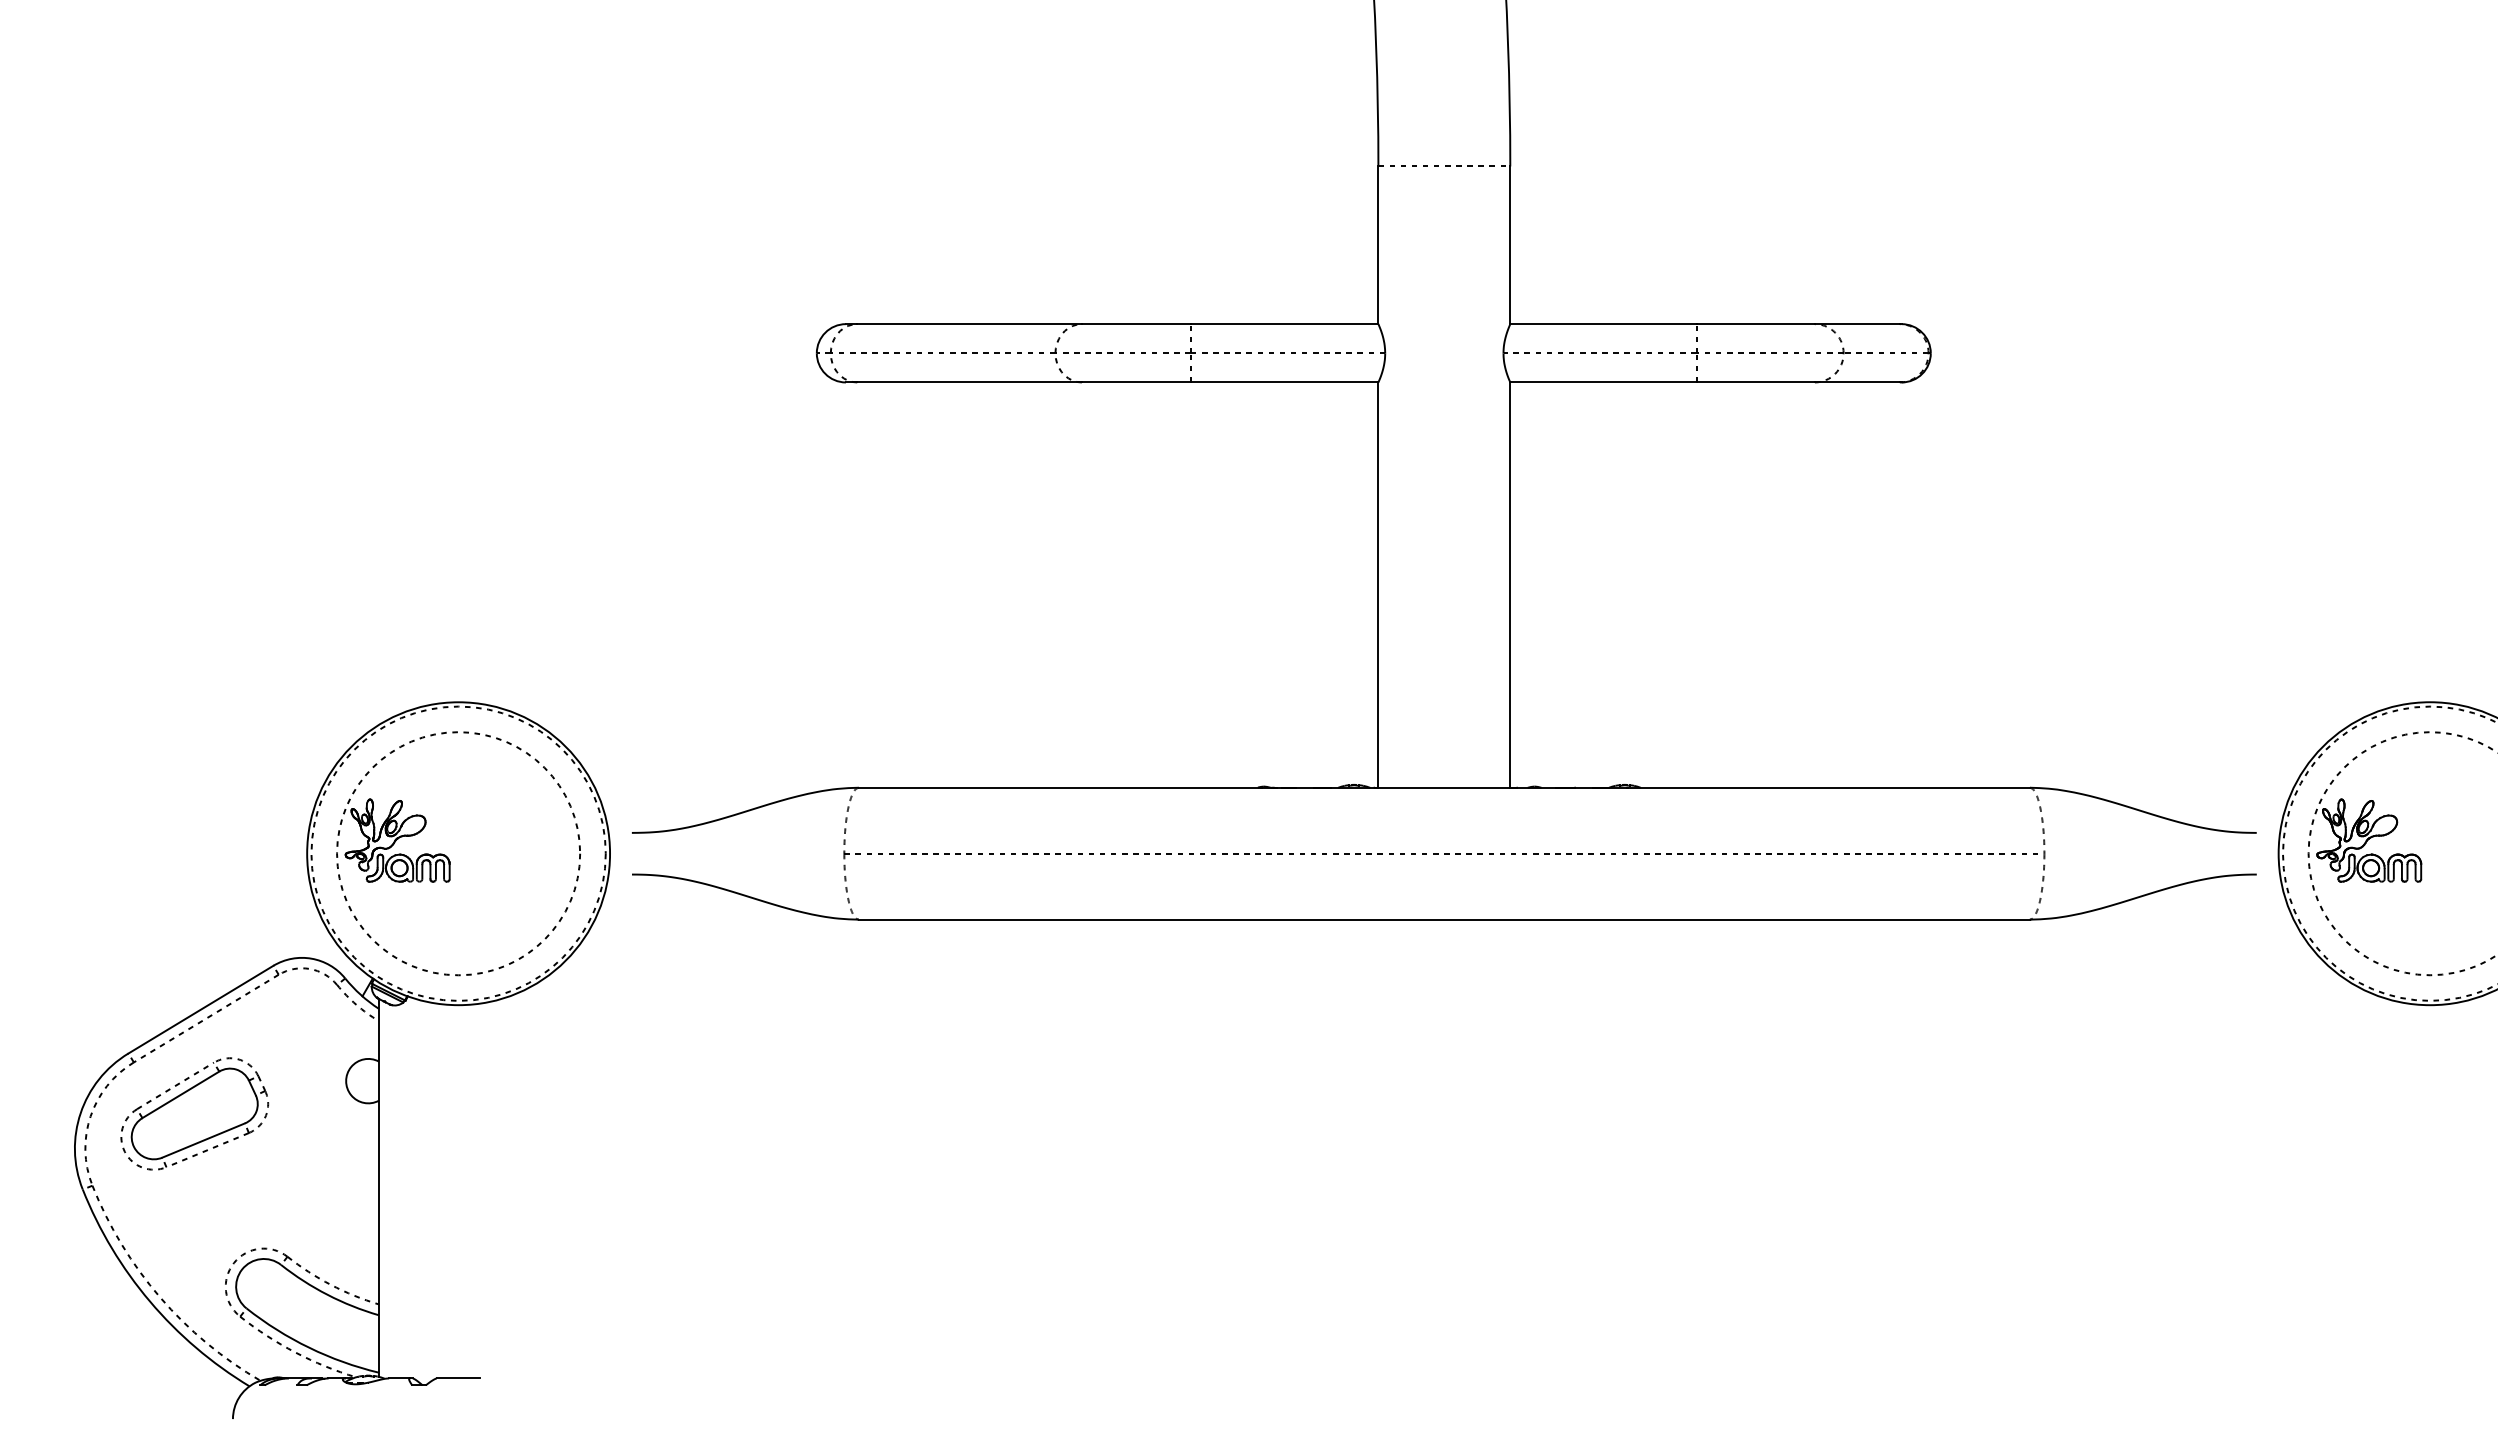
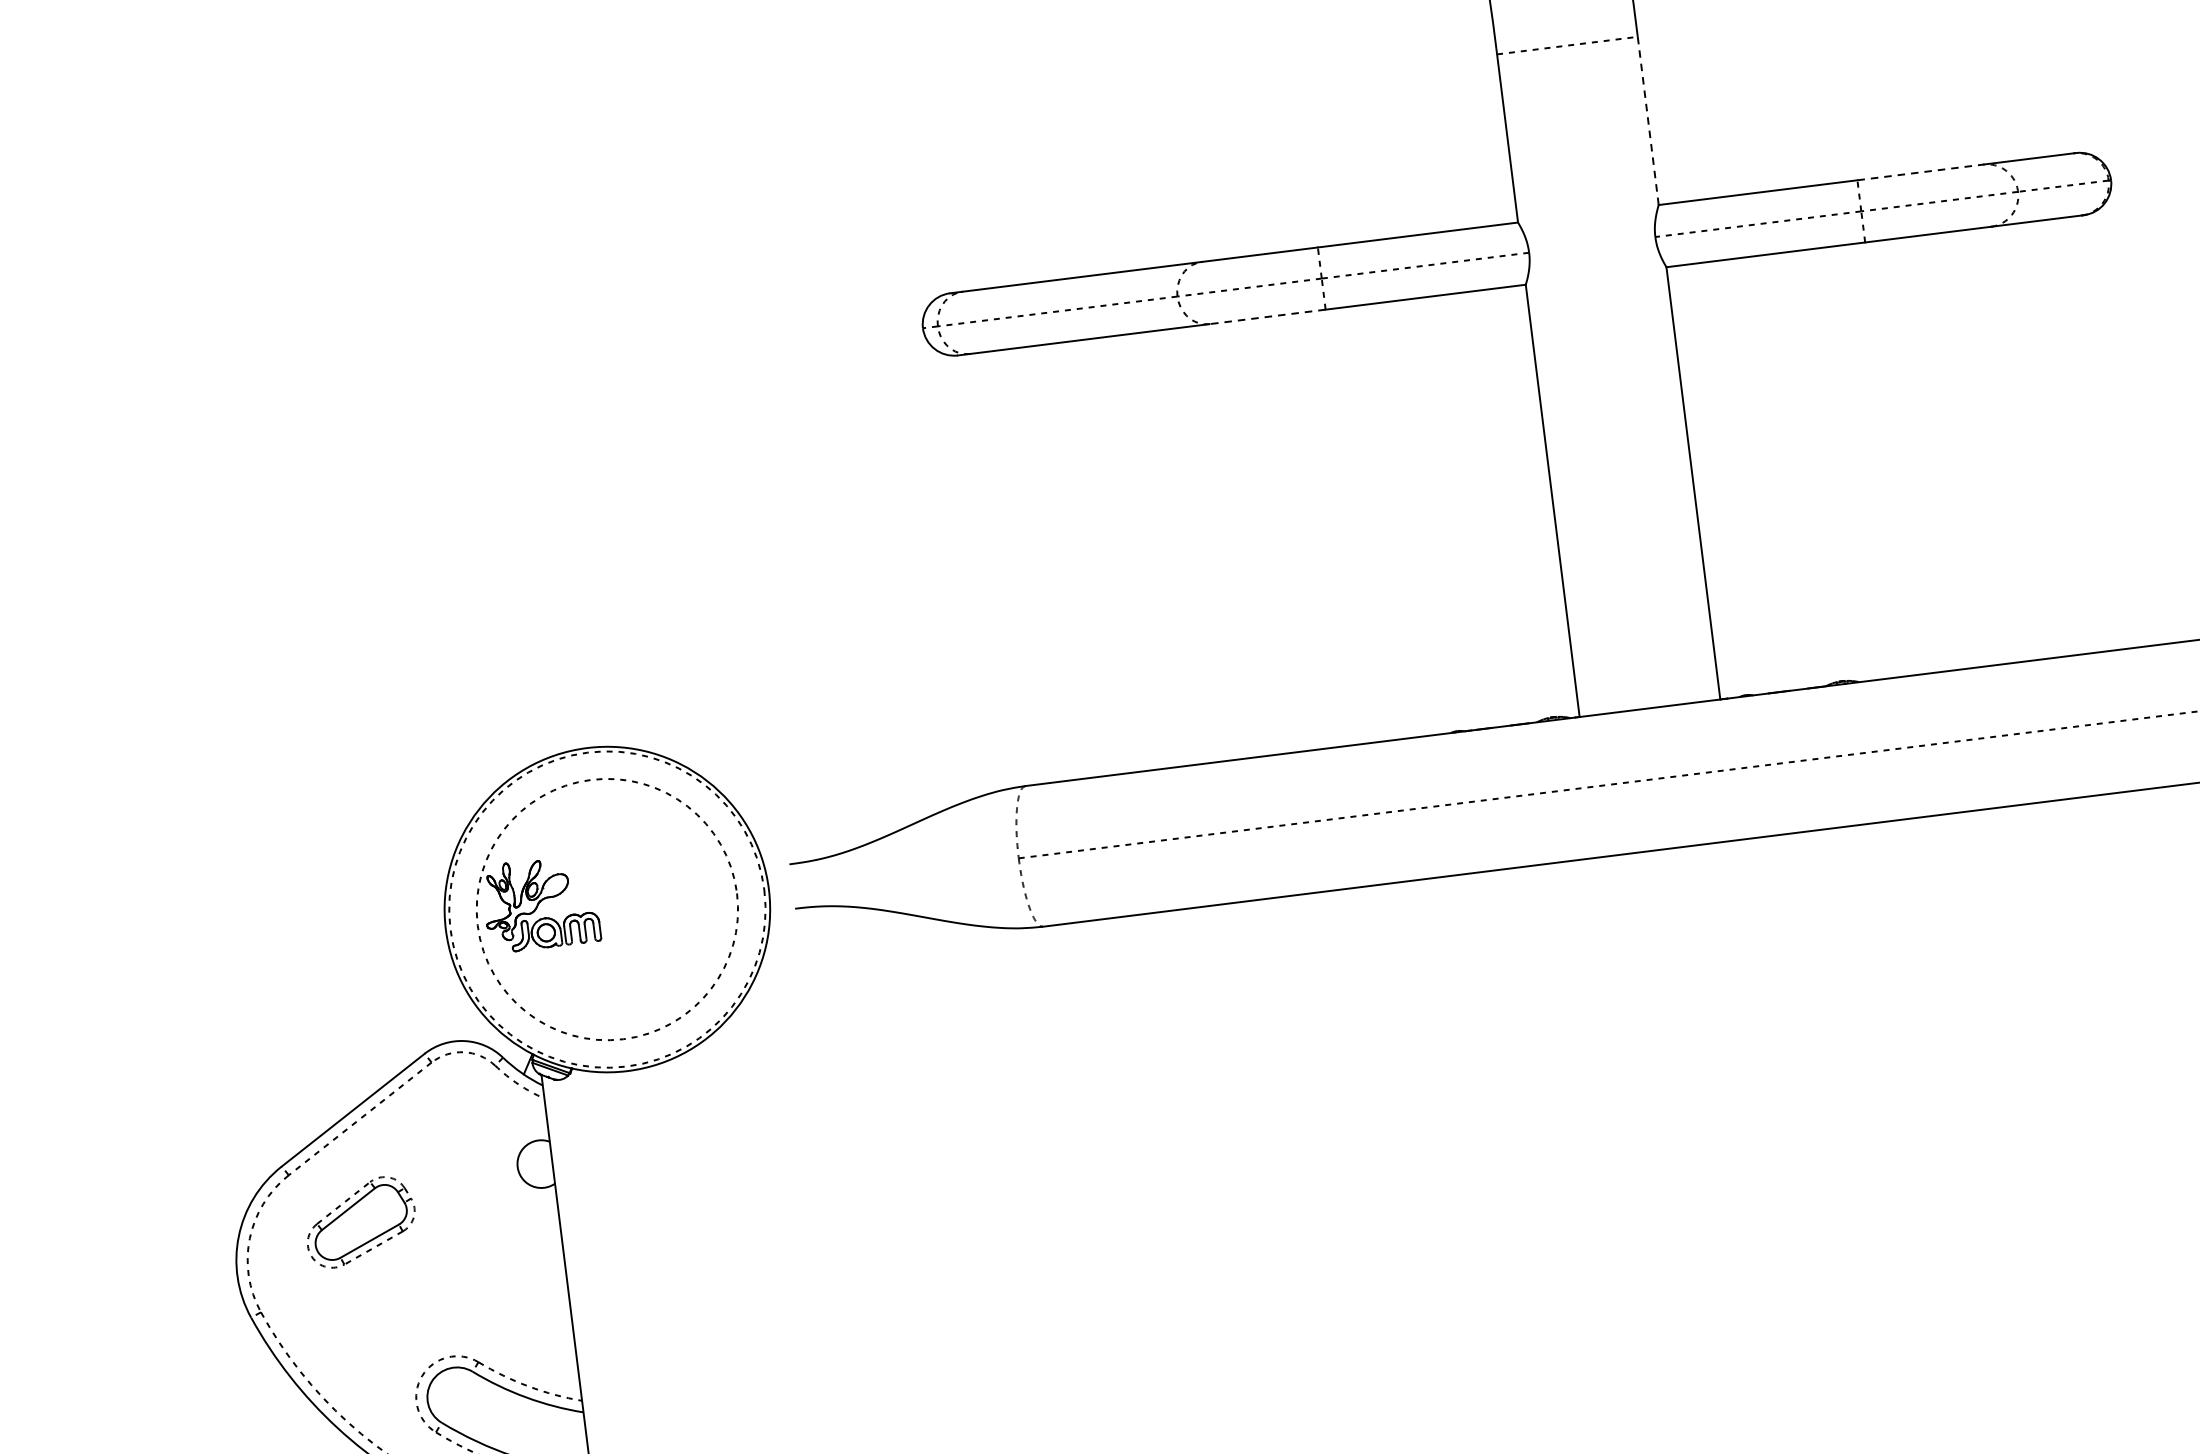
line: (1510, 245) -> (1648, 121), solid -> dashed
line: (1756, 324) -> (1921, 172), solid -> dashed
line: (1135, 382) -> (1266, 317), solid -> dashed
part: (194, 1113) -> (360, 1221), size x0.7

